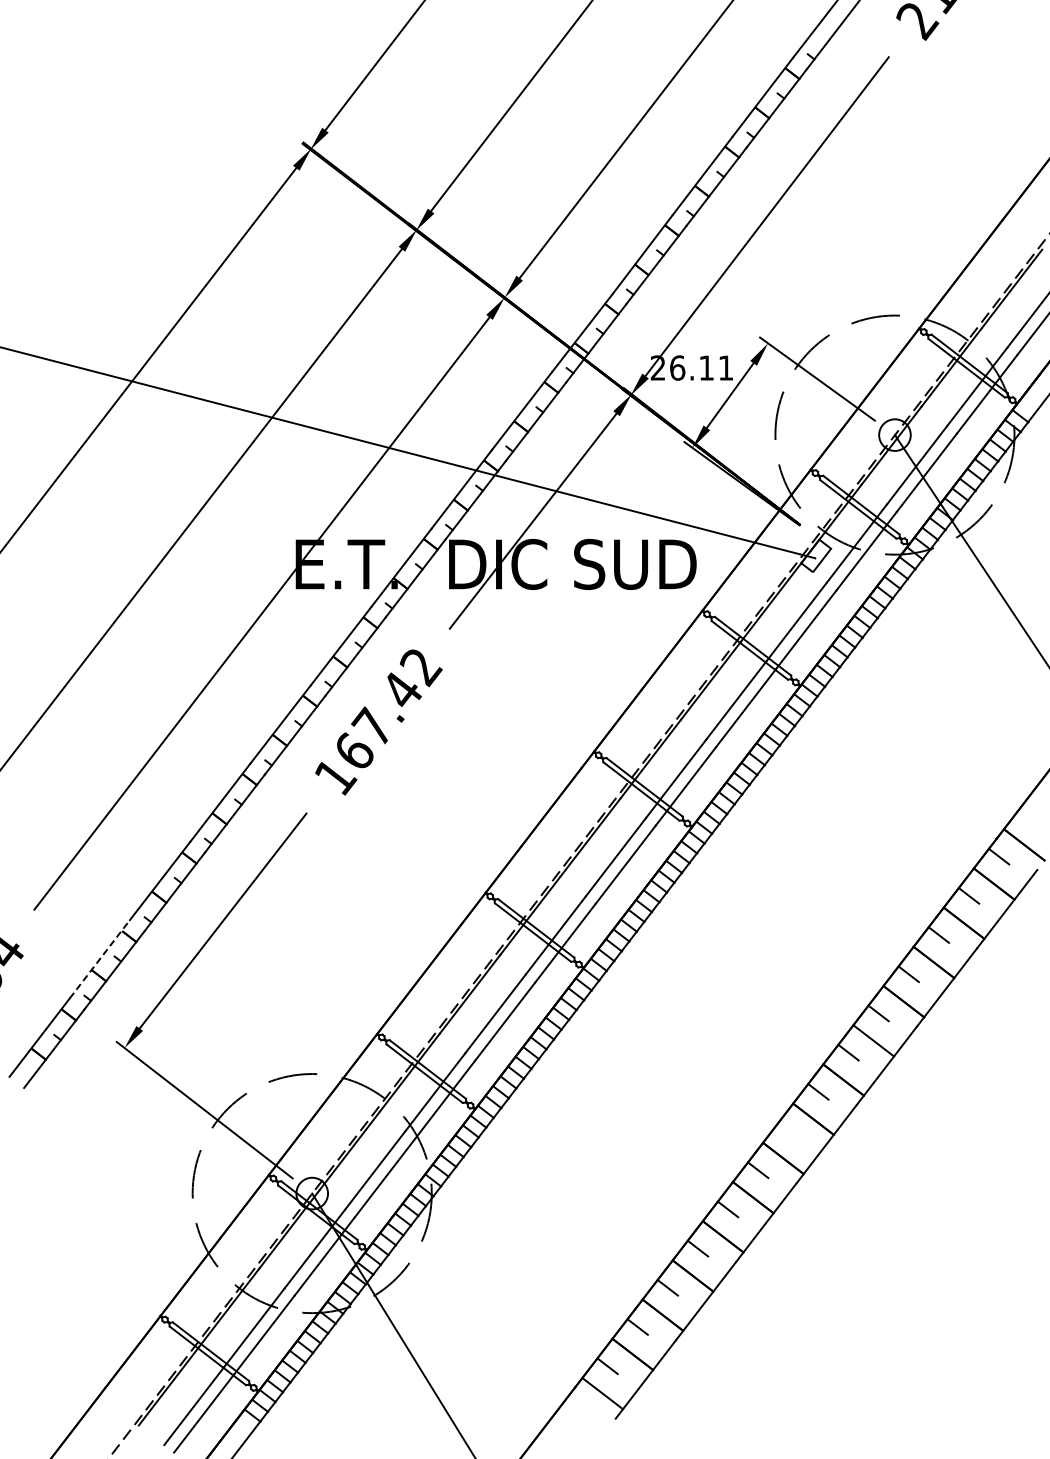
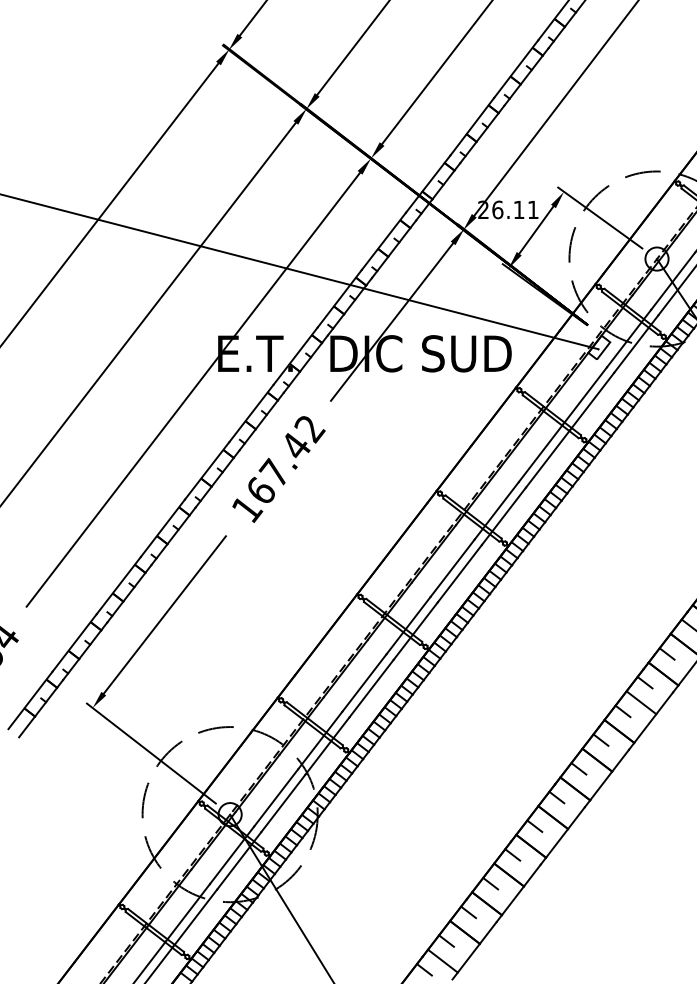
line: (100, 958) -> (75, 642), dashed -> solid
line: (788, 1130) -> (579, 768), added
line: (577, 1405) -> (424, 969), added

